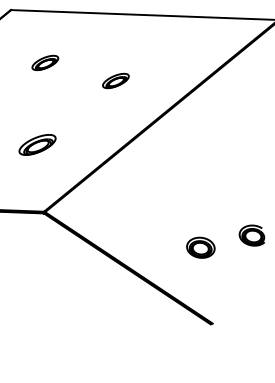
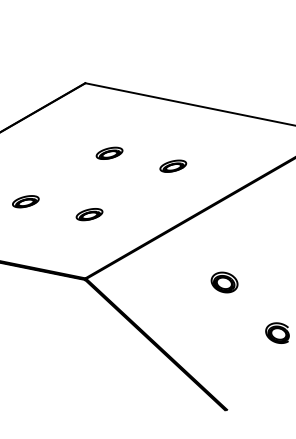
part: (45, 62) -> (109, 152), moved
part: (37, 145) -> (89, 214), size x0.71
part: (200, 247) -> (224, 282), moved

